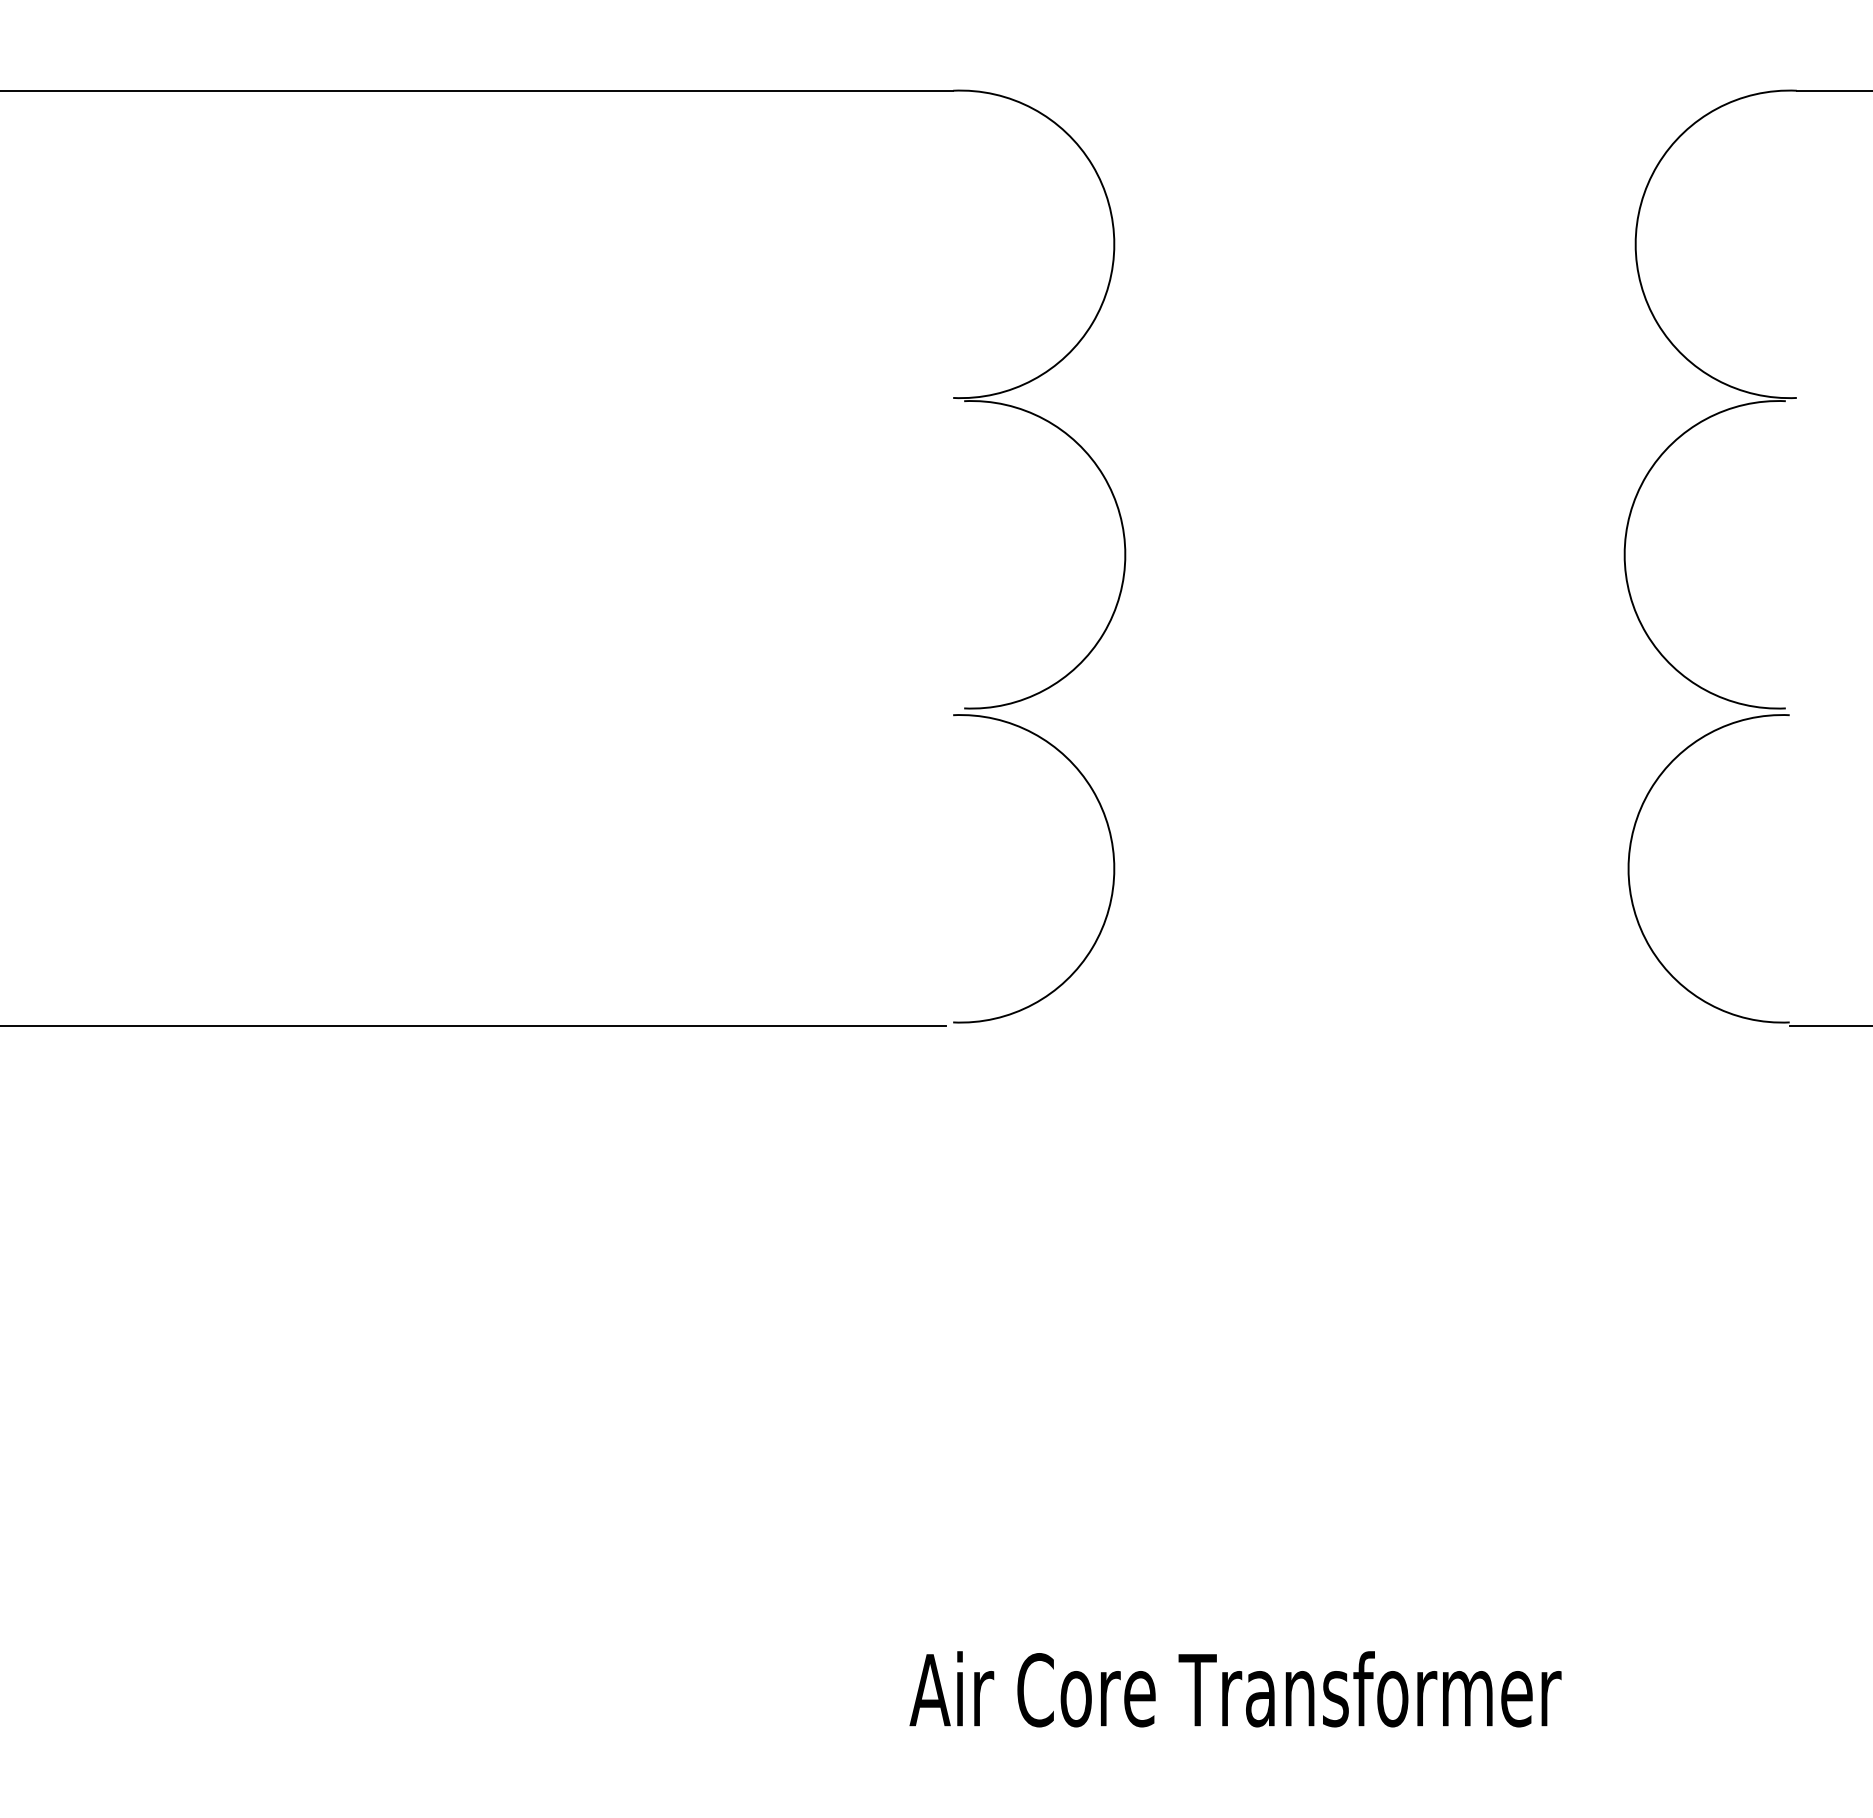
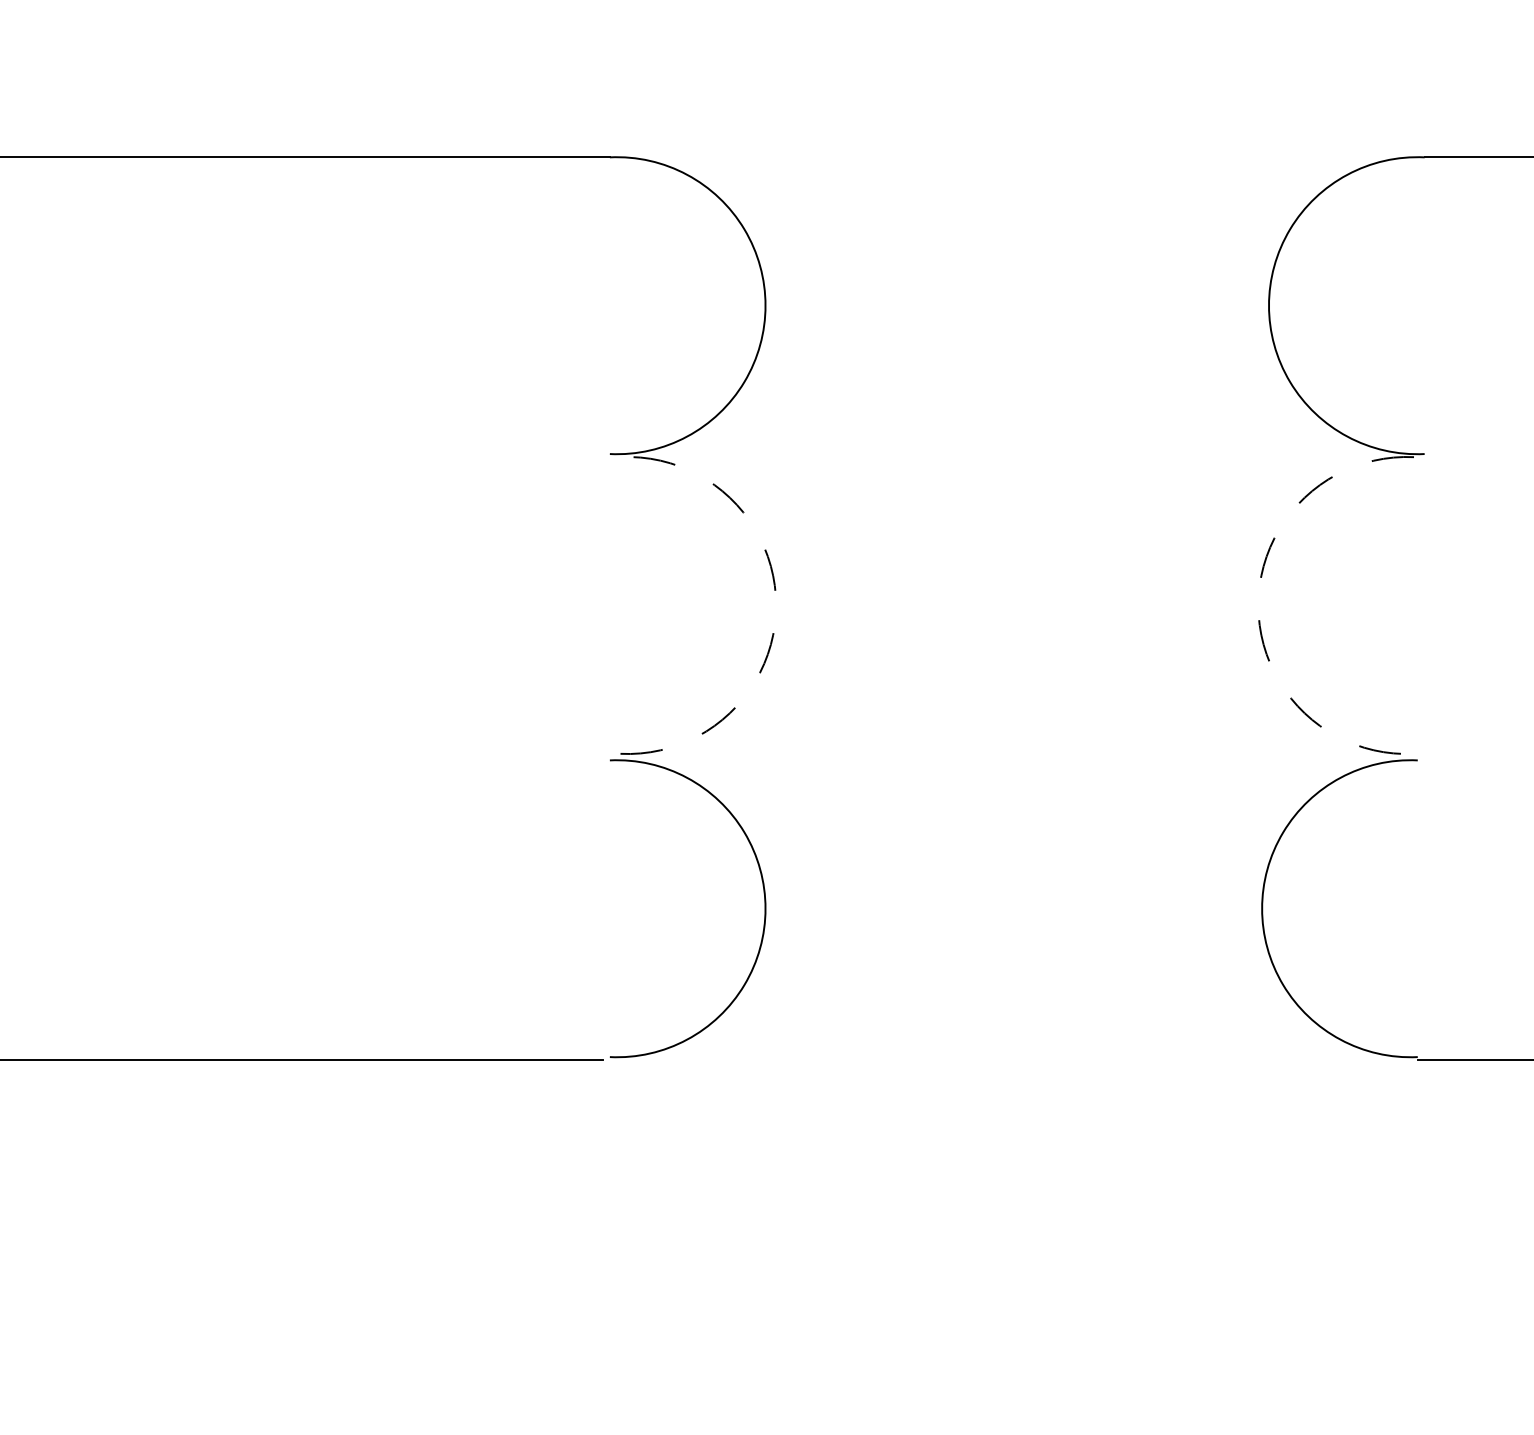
arc: (1125, 554) -> (776, 605), solid -> dashed
arc: (1624, 554) -> (1258, 605), solid -> dashed

